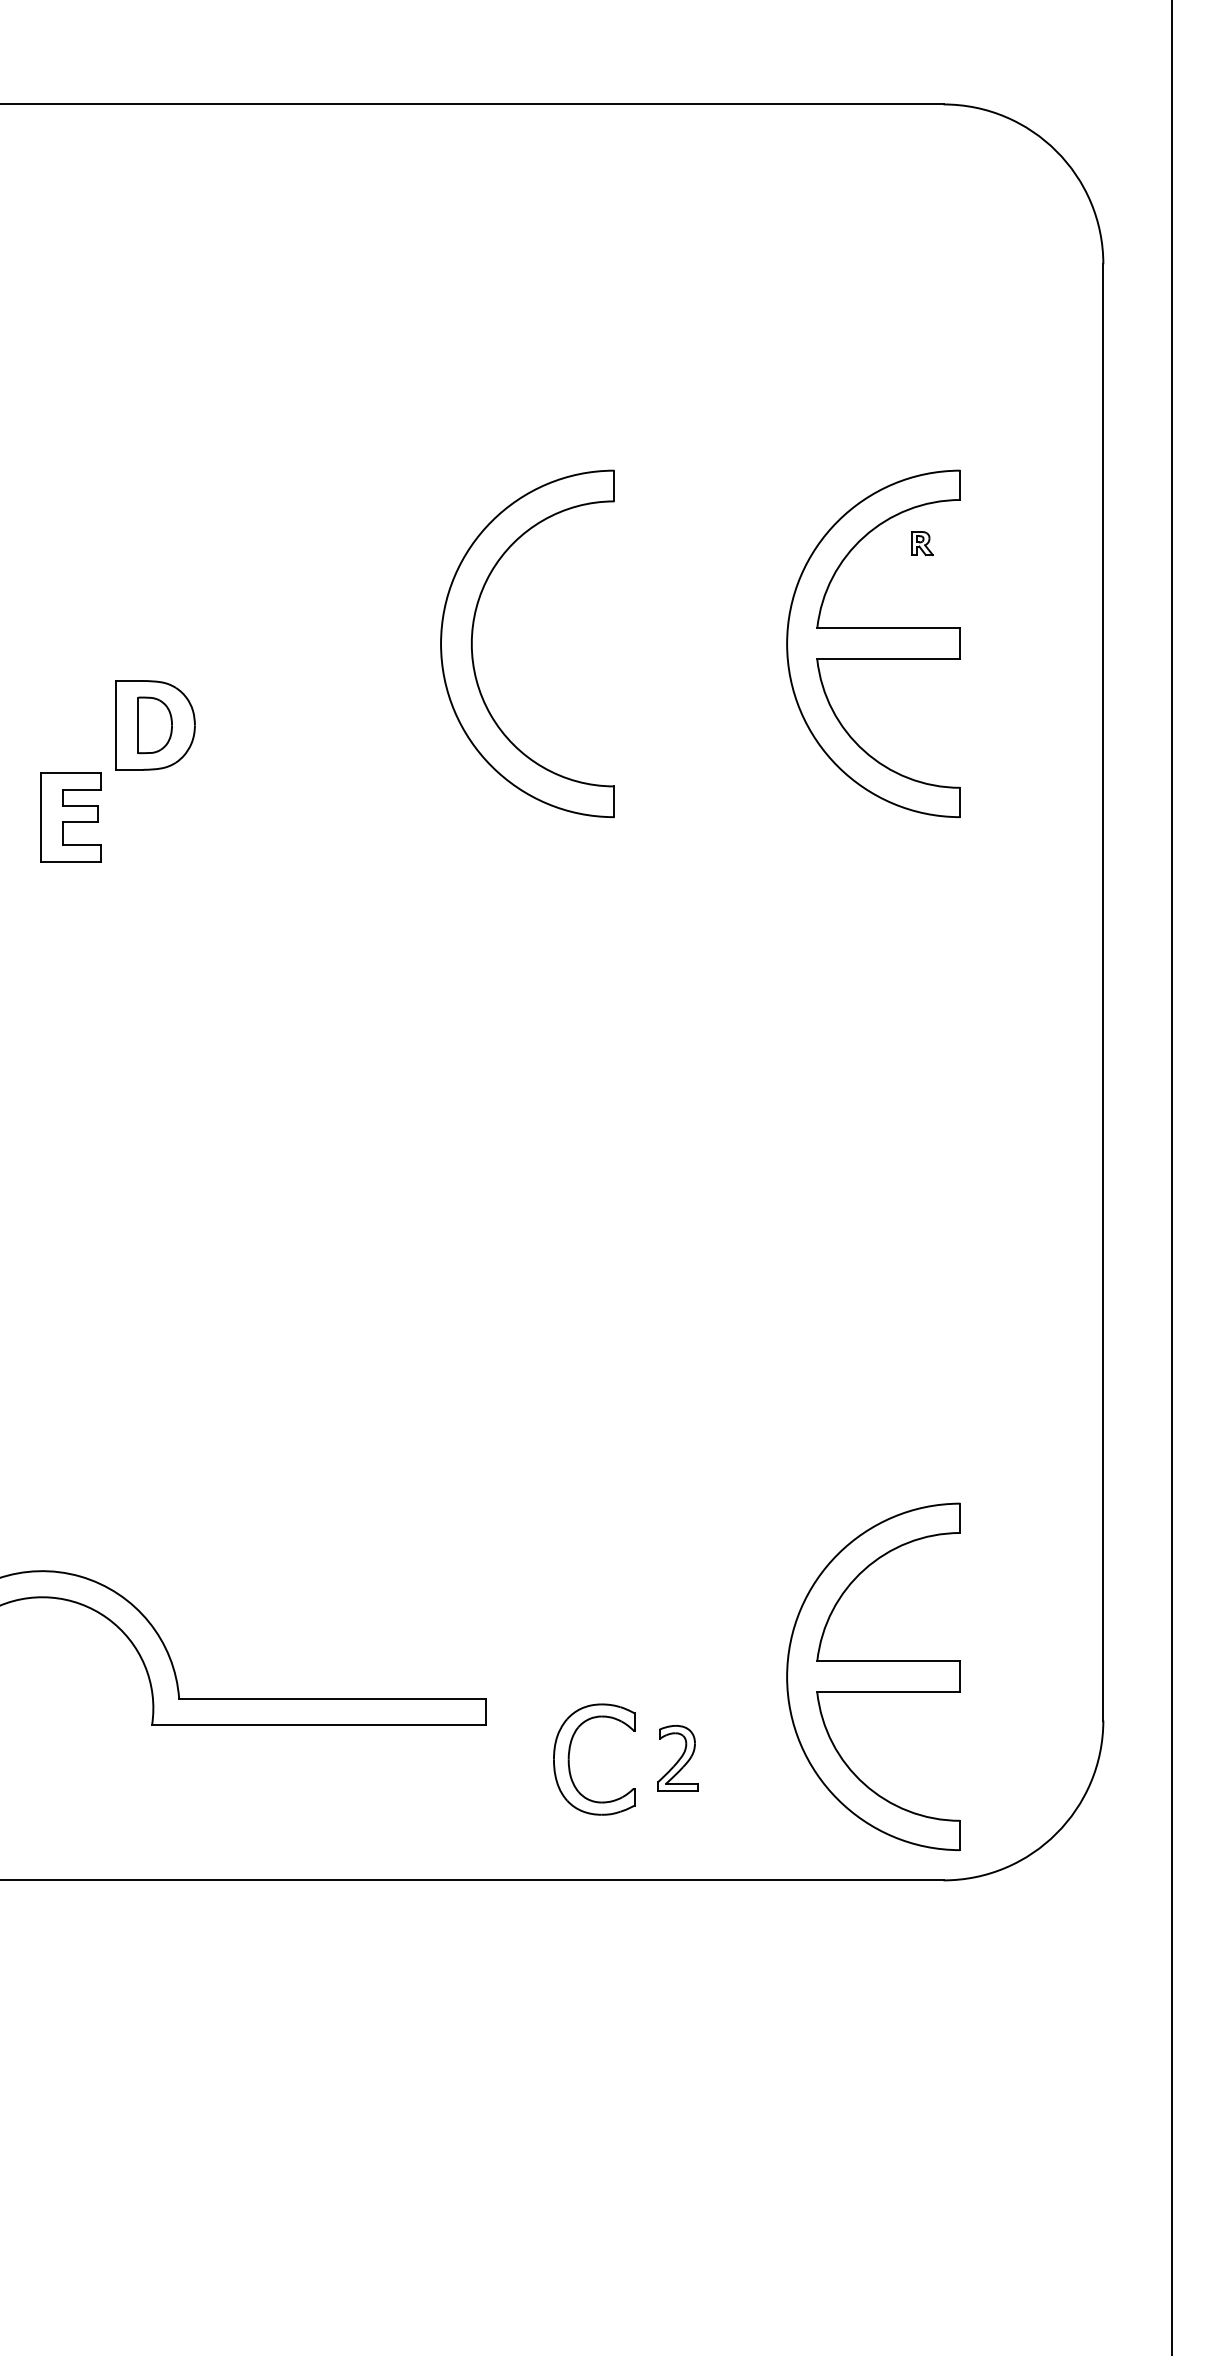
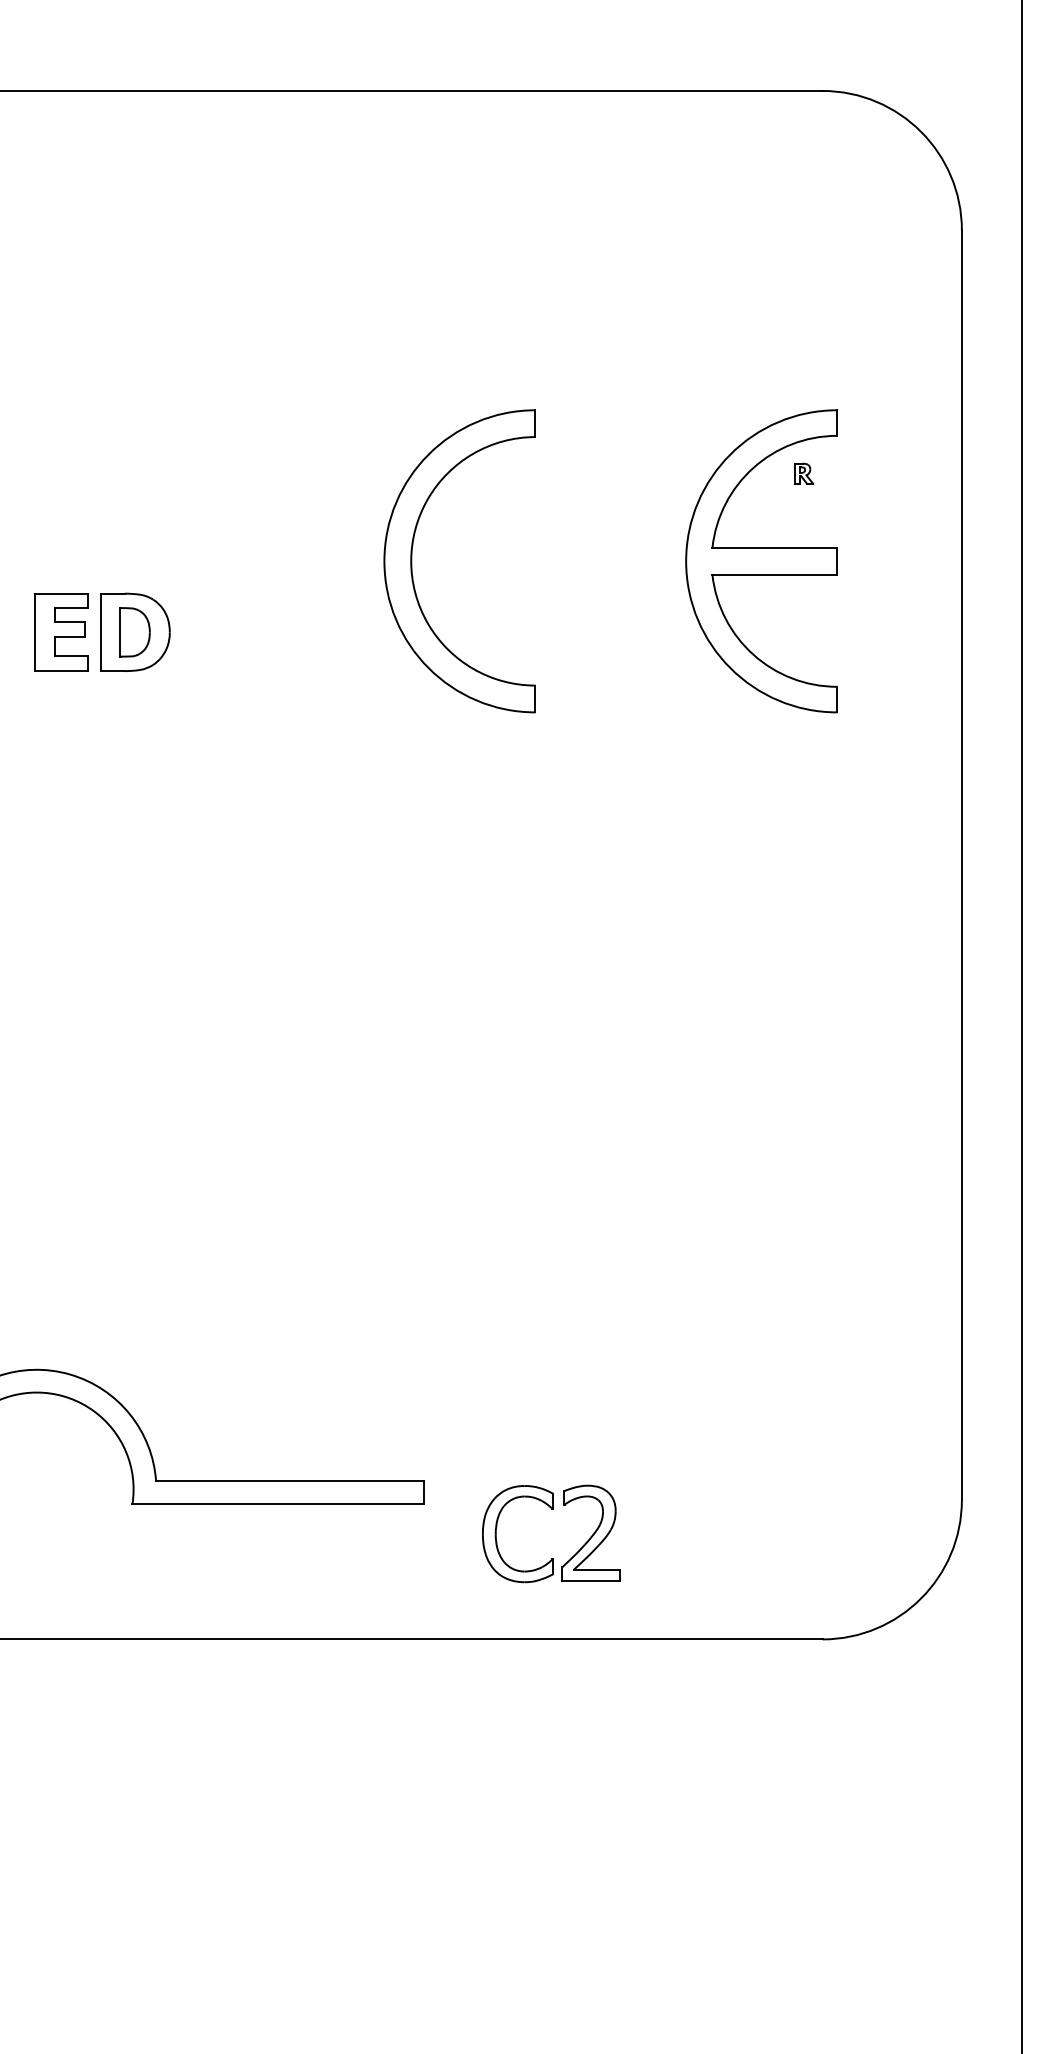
part: (70, 817) -> (61, 632), moved
part: (873, 1676) -> (761, 1461), removed
part: (677, 1758) -> (590, 1533), size x1.67

